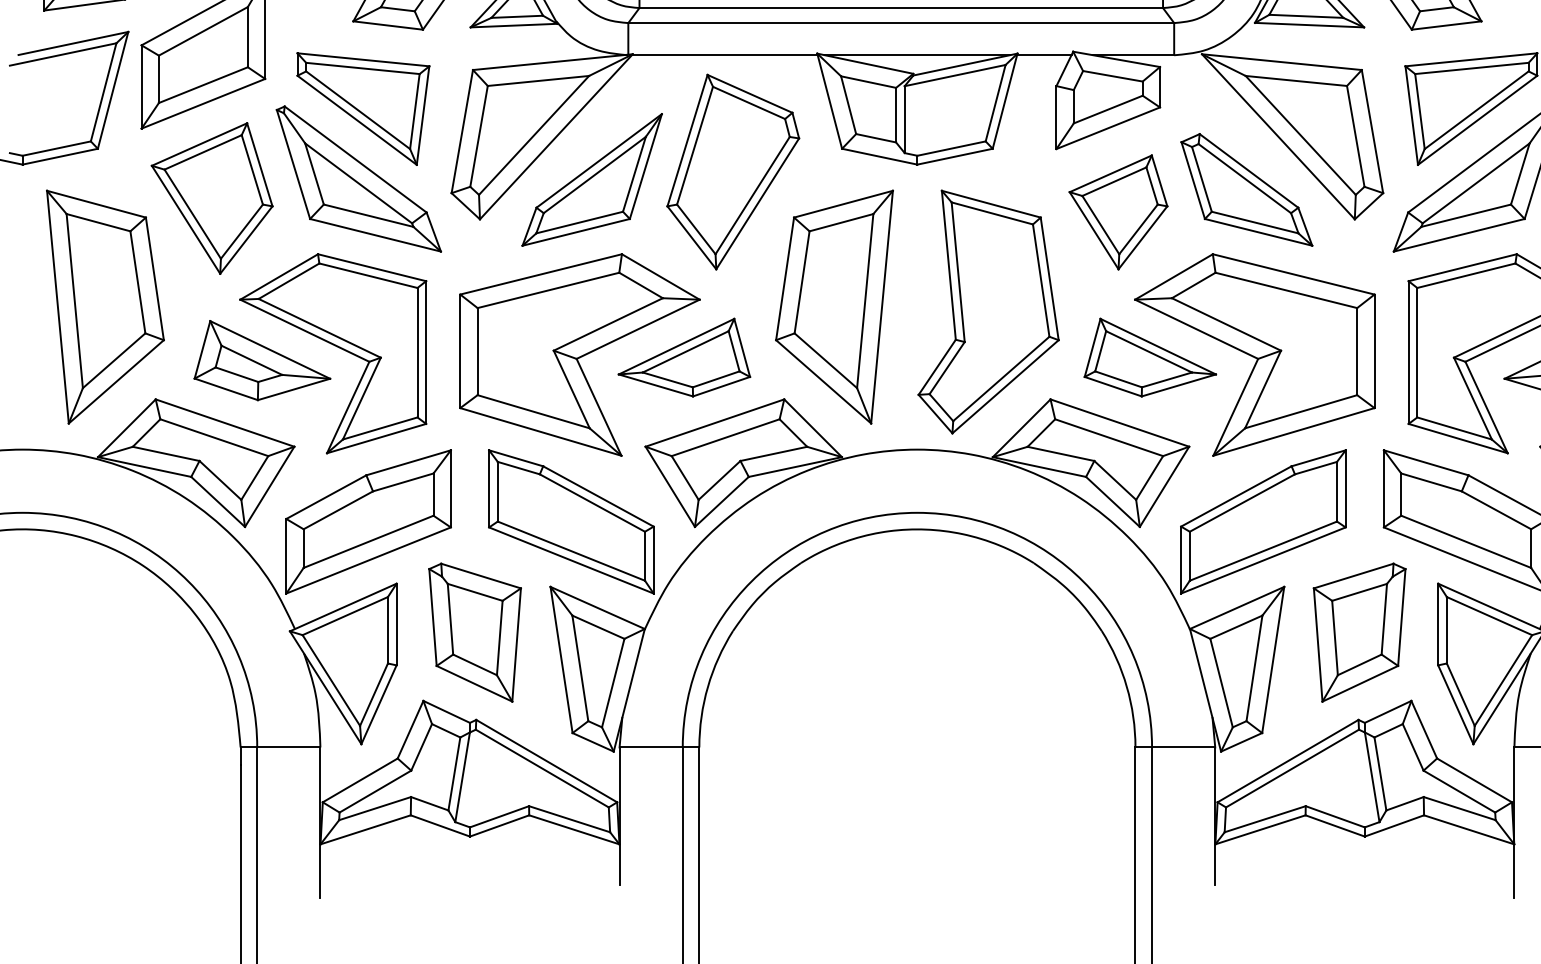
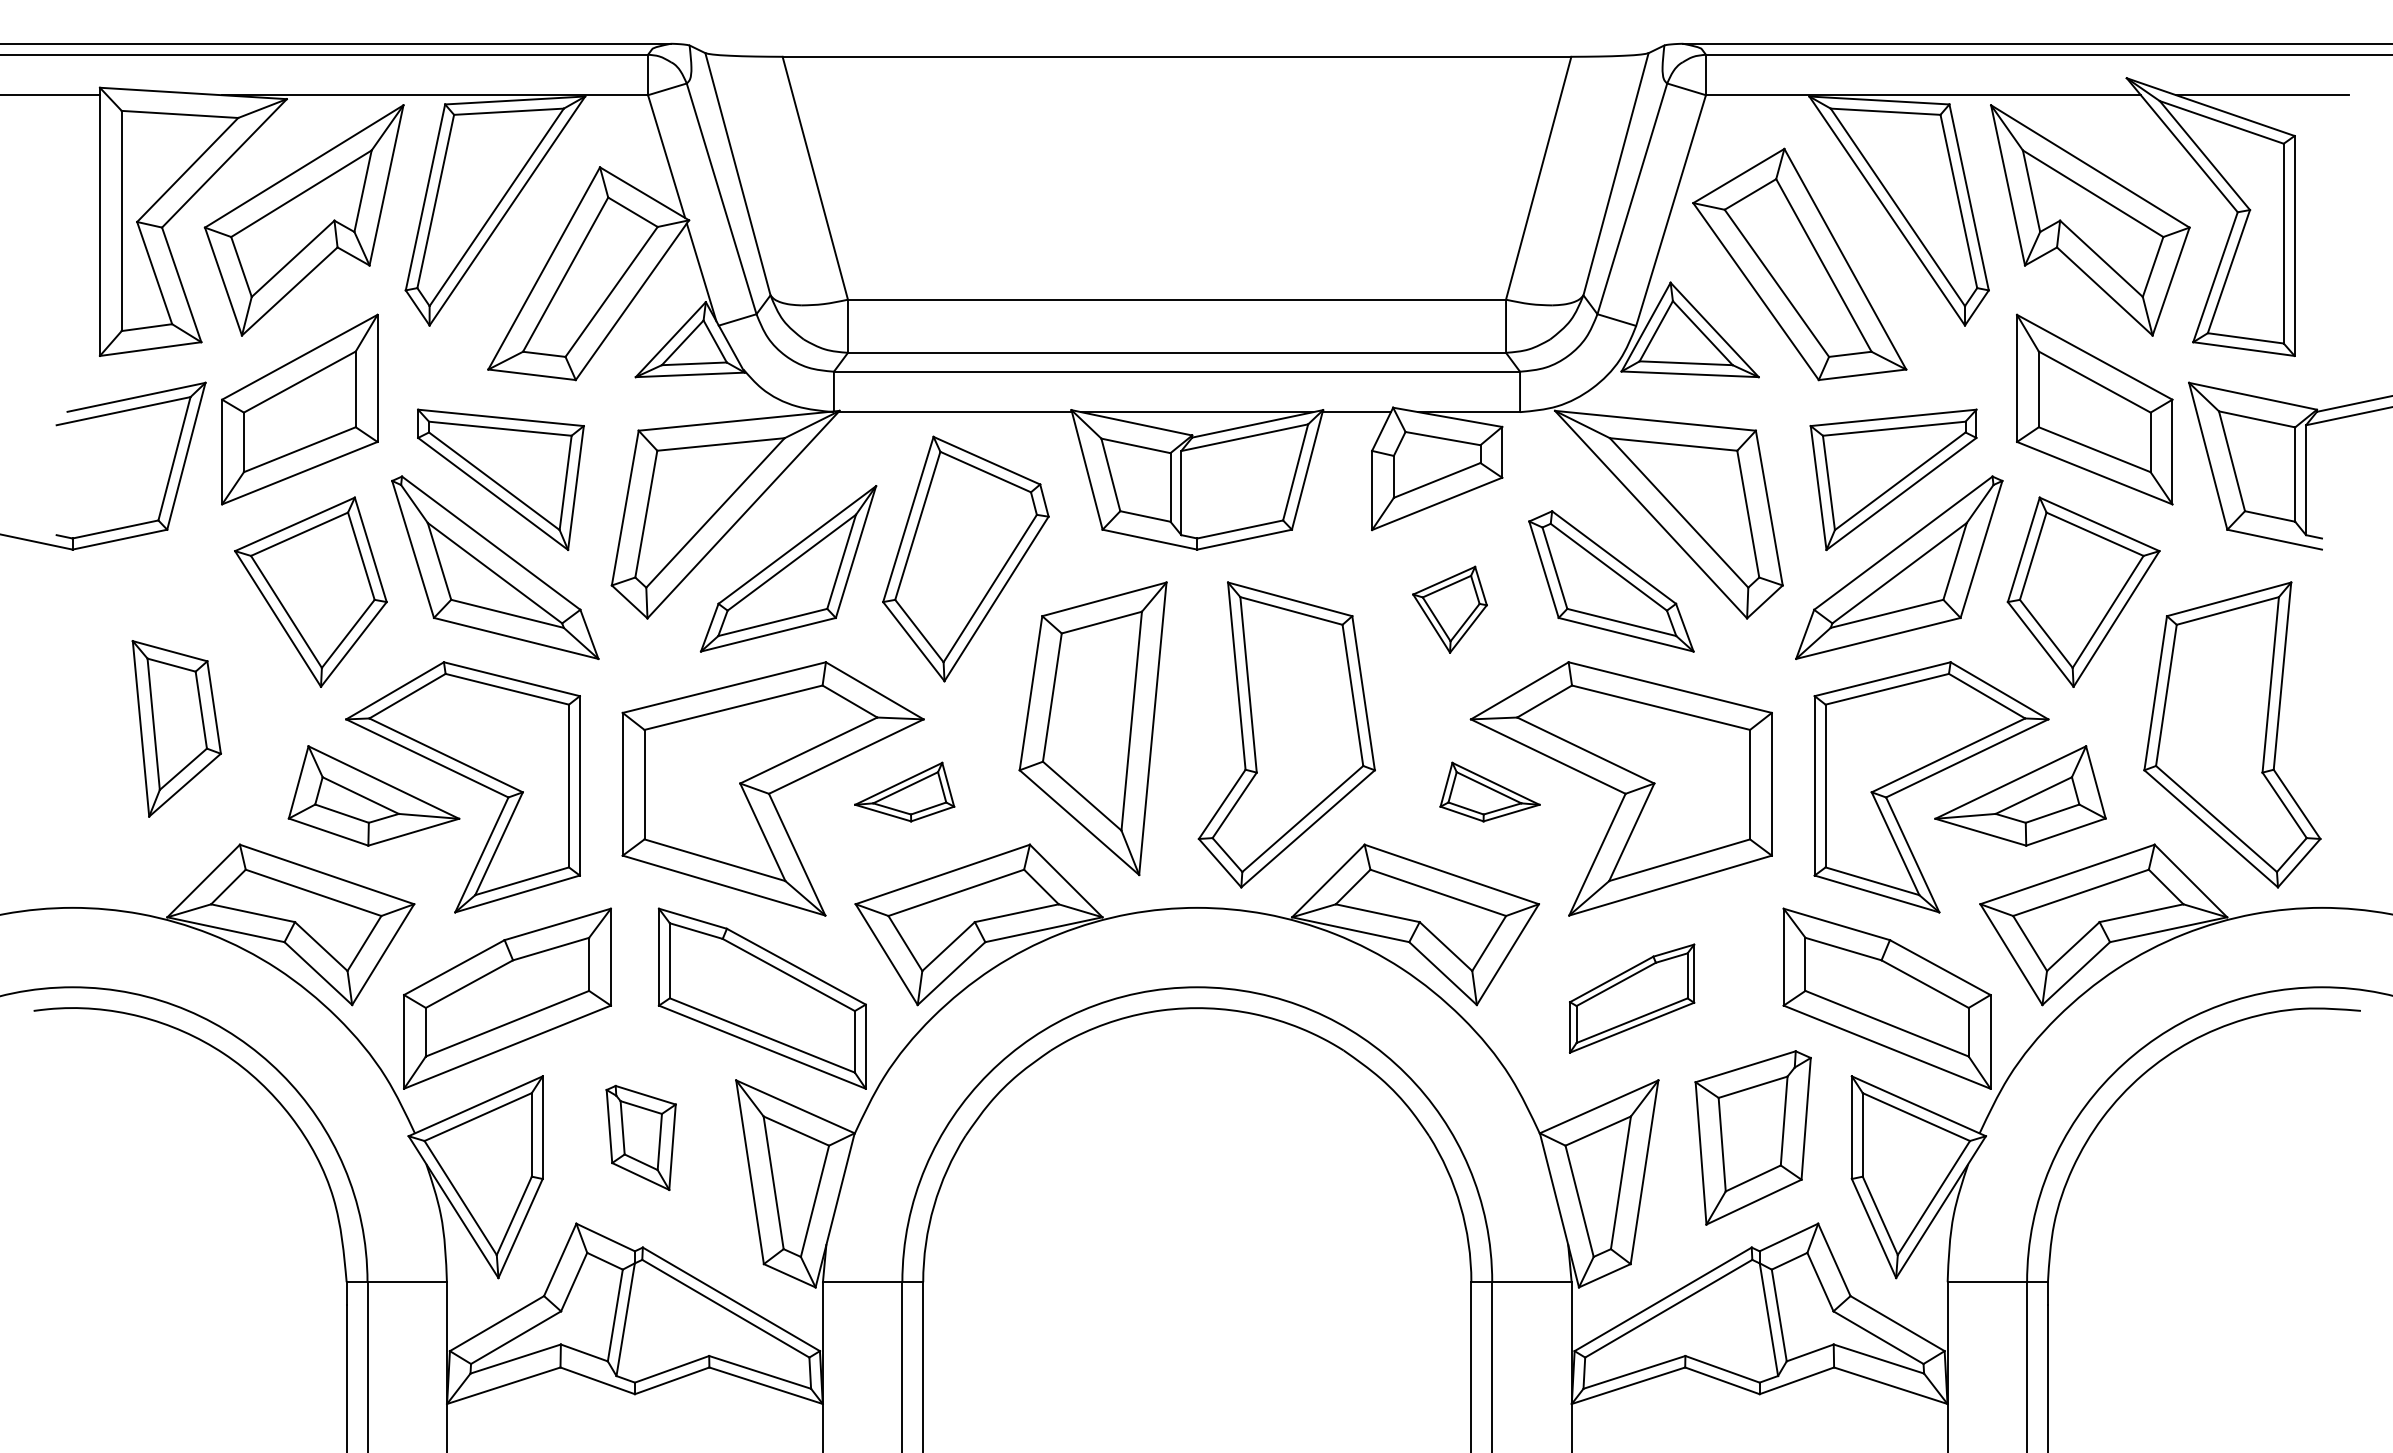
part: (1118, 212) -> (1449, 609), size x0.6
part: (105, 306) -> (176, 728), size x0.6
part: (684, 357) -> (904, 791), size x0.6
part: (1149, 357) -> (1489, 791), size x0.6
part: (1262, 521) -> (1631, 998), size x0.6
part: (474, 632) -> (640, 1137), size x0.6

